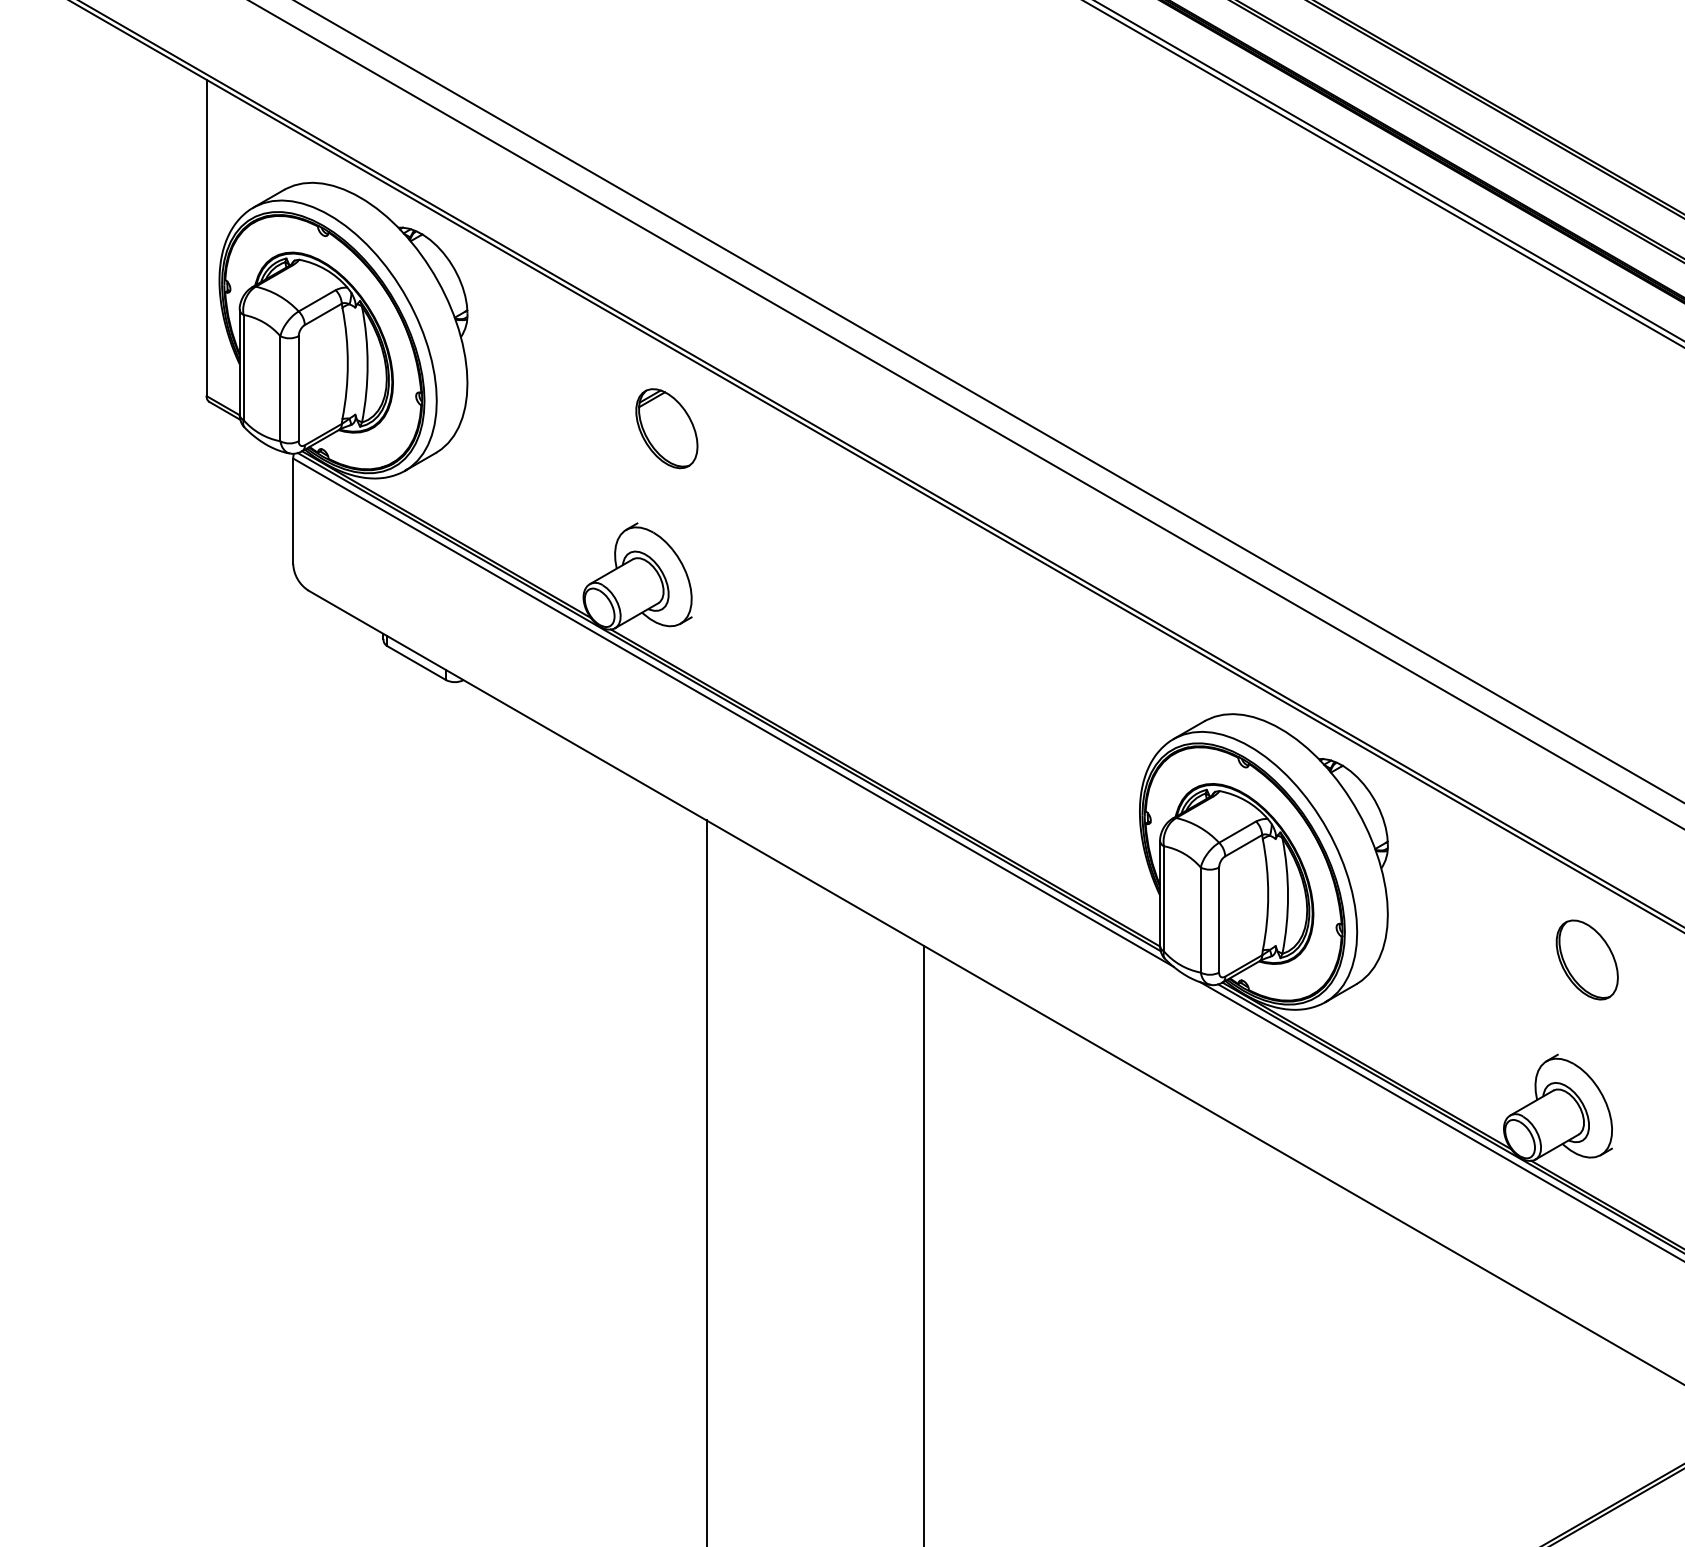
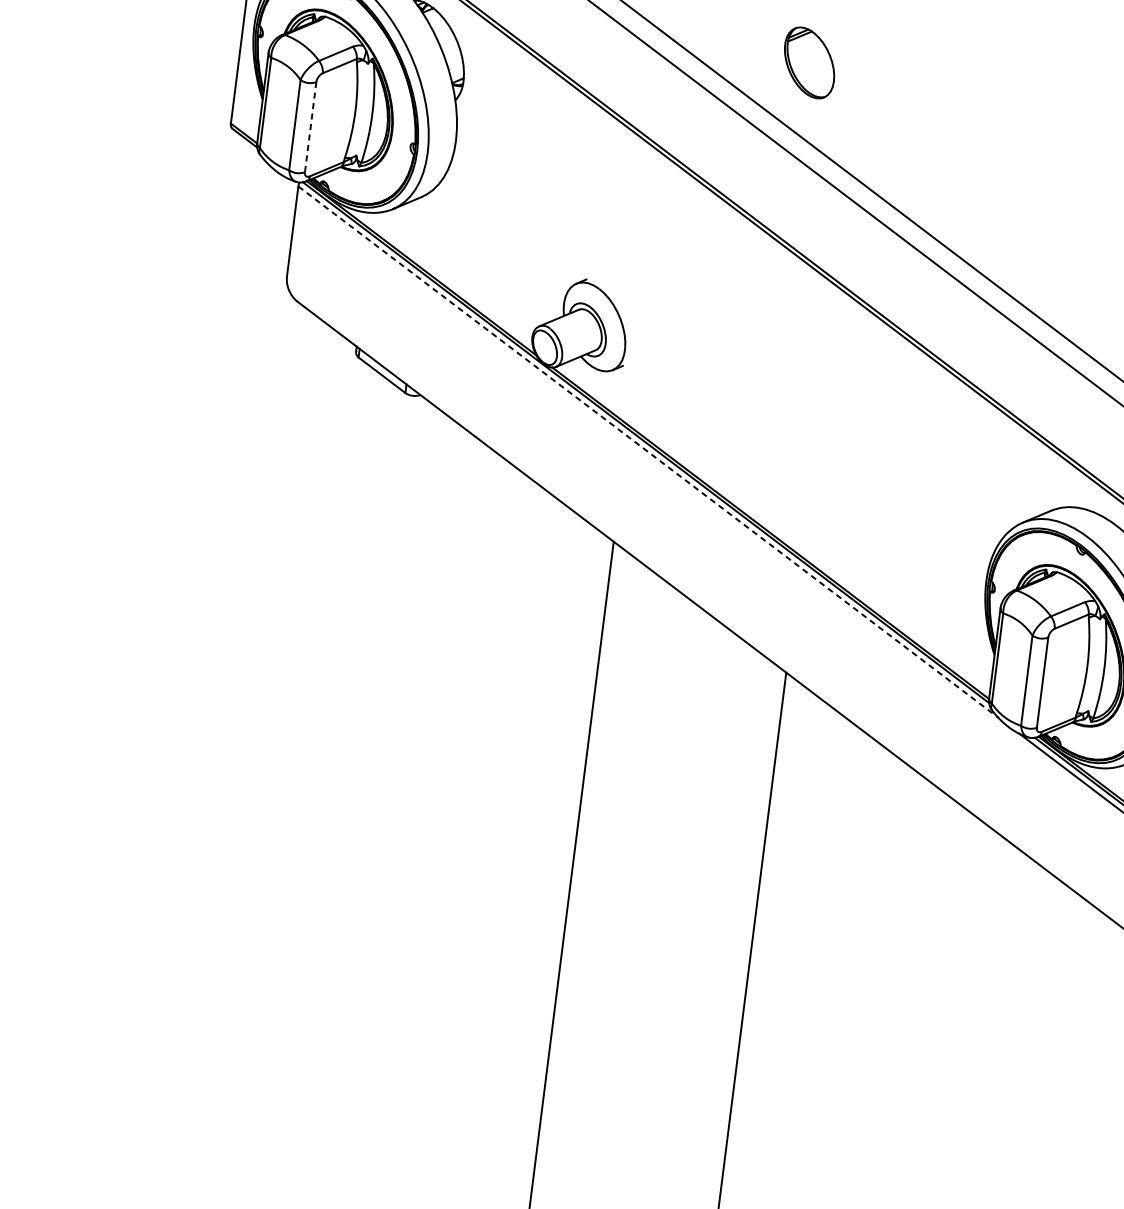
line: (298, 388) -> (310, 126), solid -> dashed
part: (666, 428) -> (809, 62), moved
line: (733, 712) -> (648, 452), solid -> dashed

